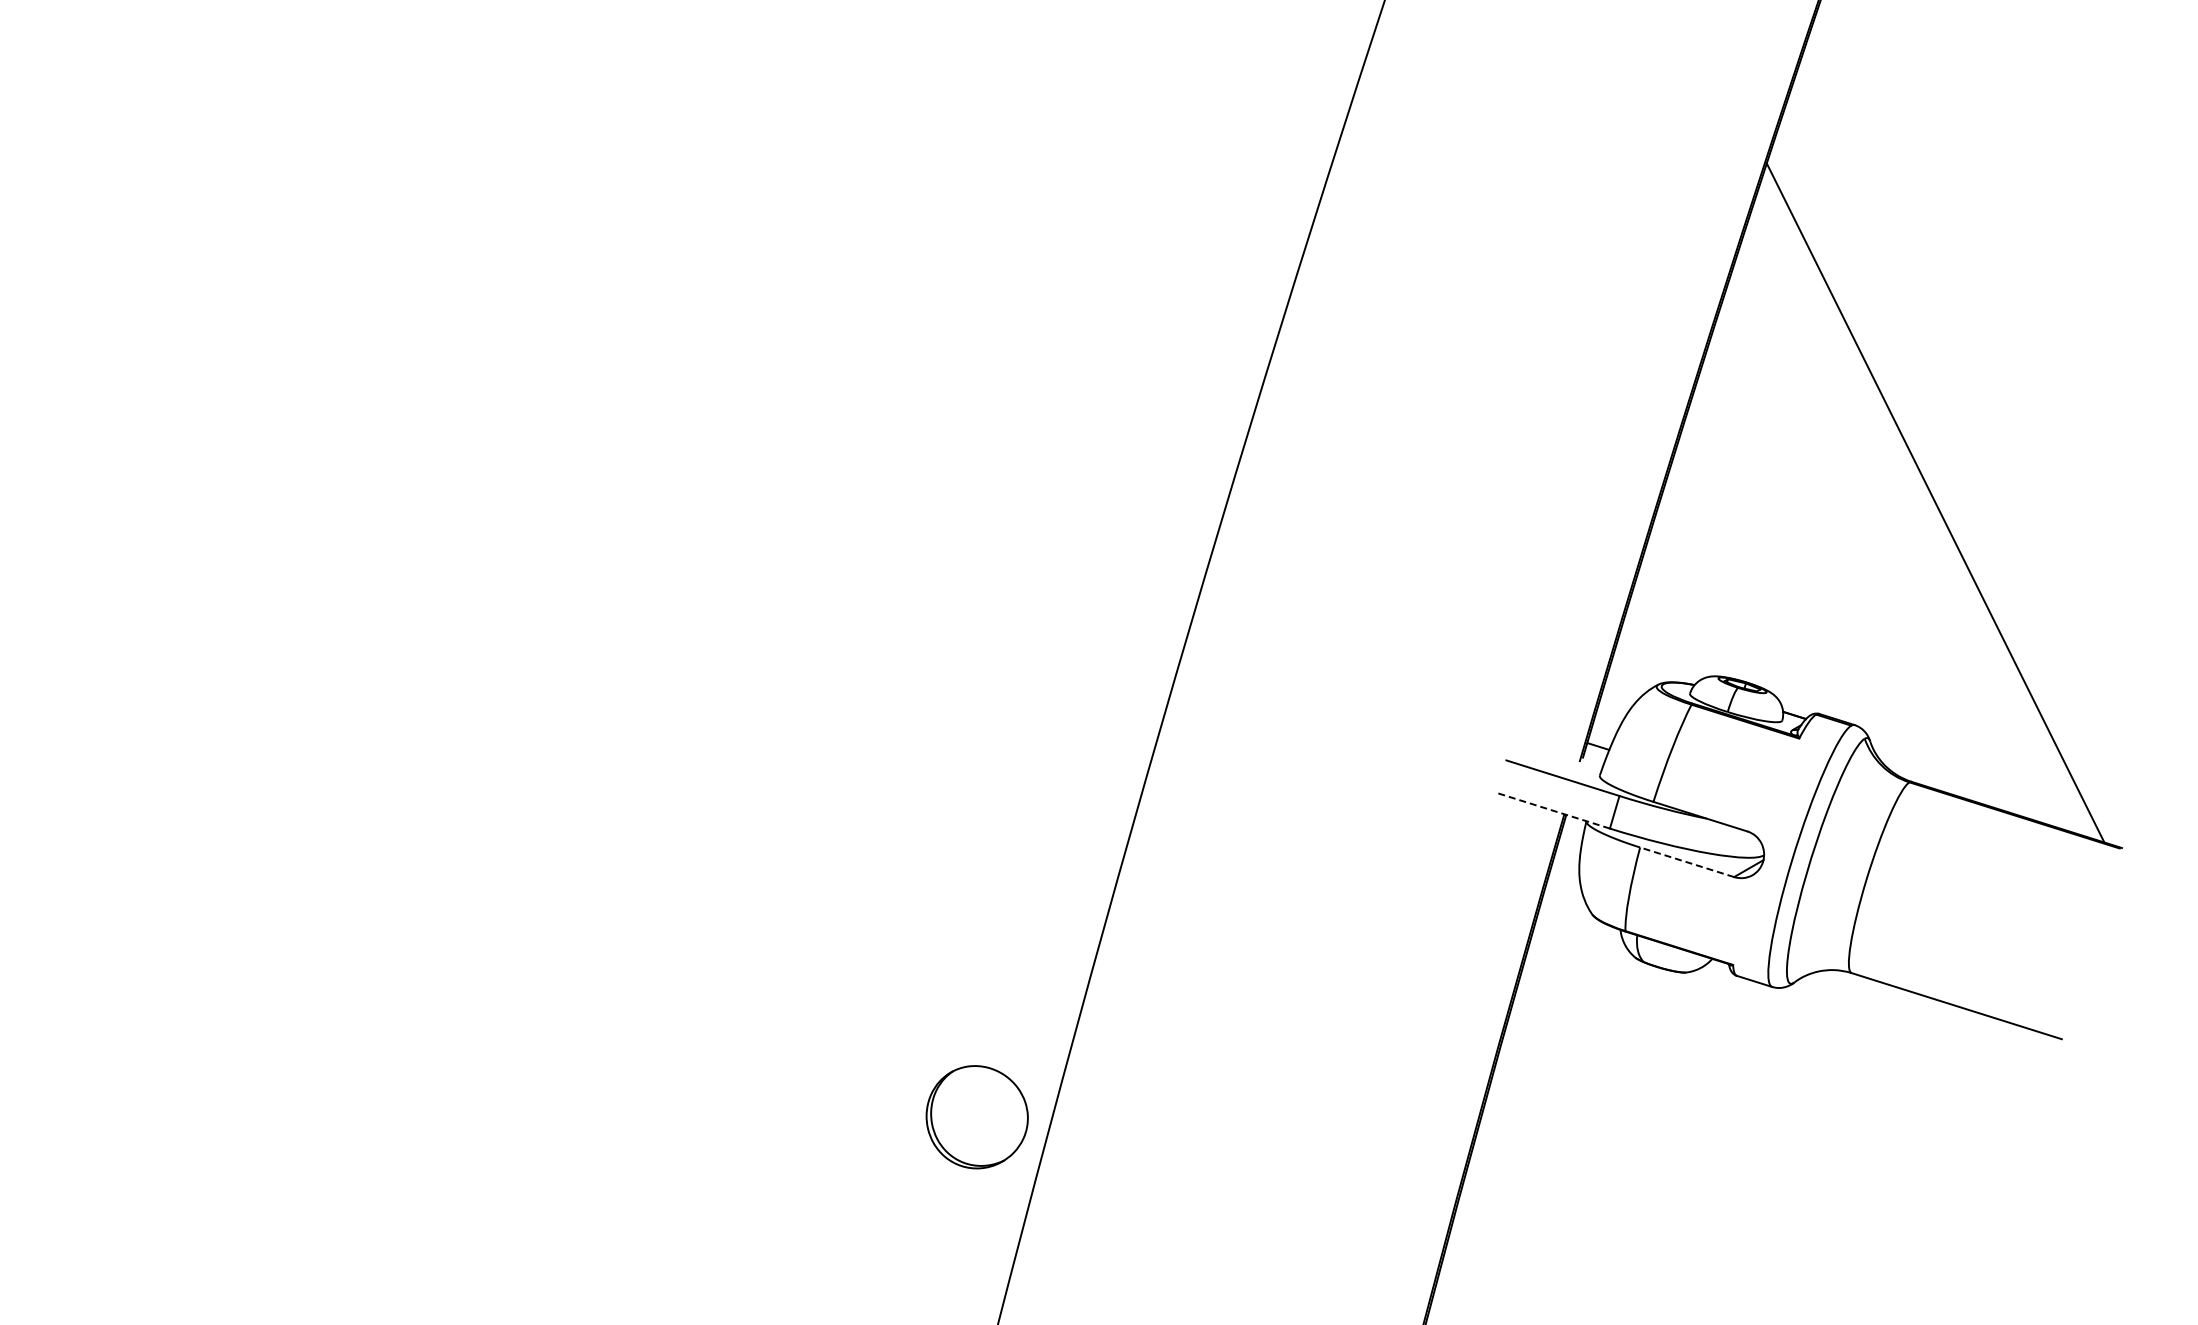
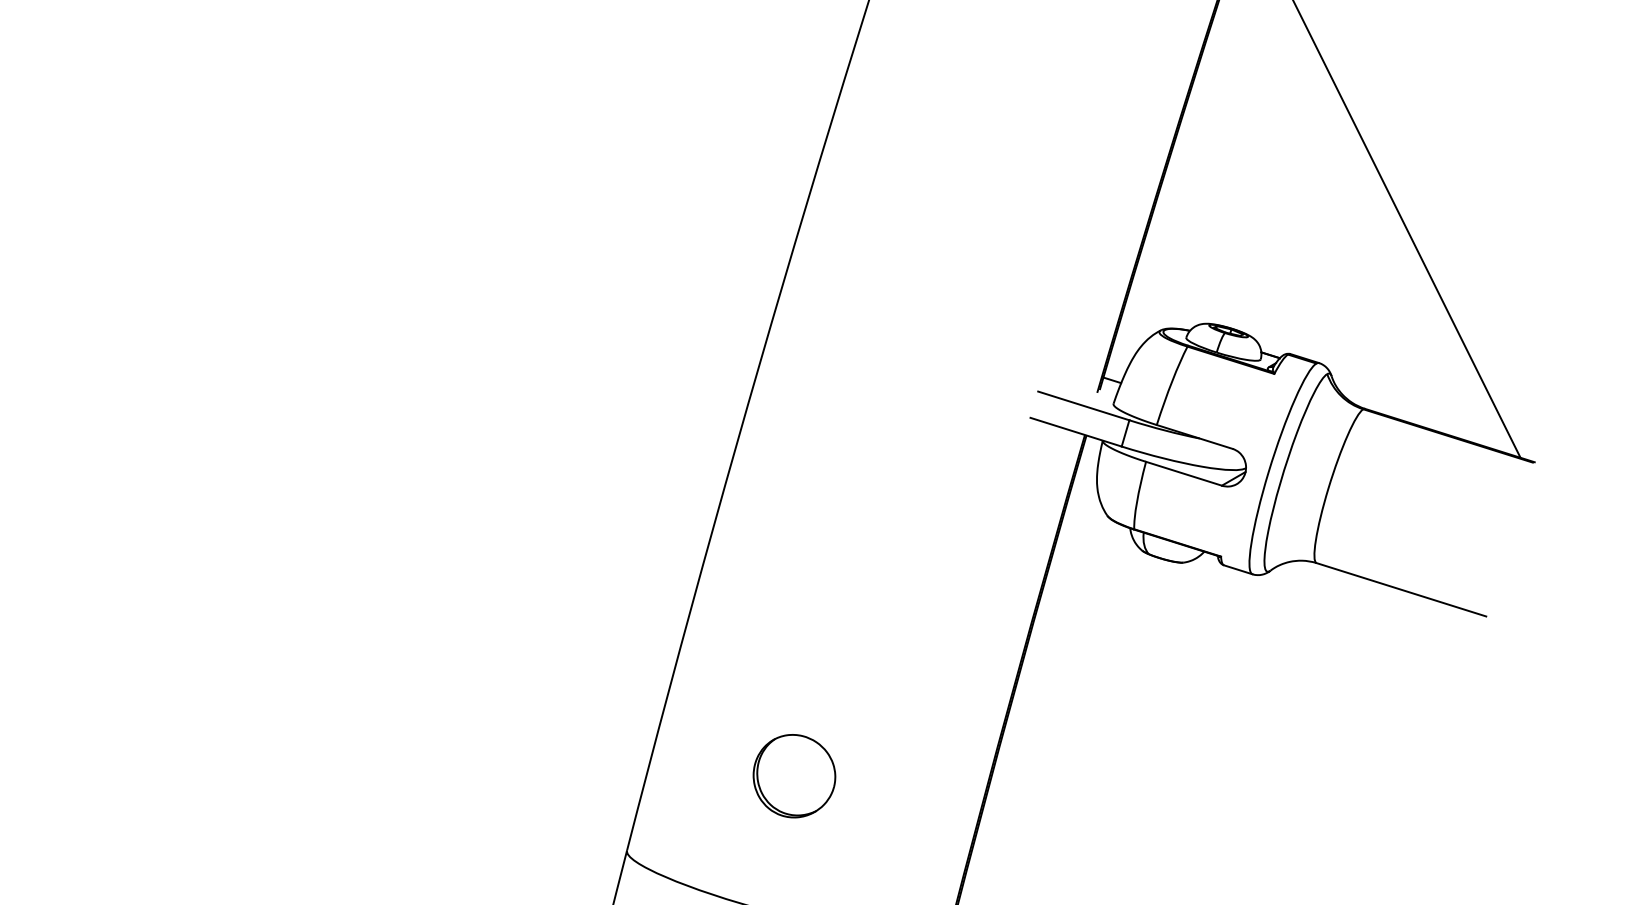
line: (1552, 810) -> (1075, 431), dashed -> solid
line: (1686, 862) -> (1183, 473), dashed -> solid
part: (976, 1117) -> (793, 776), moved

